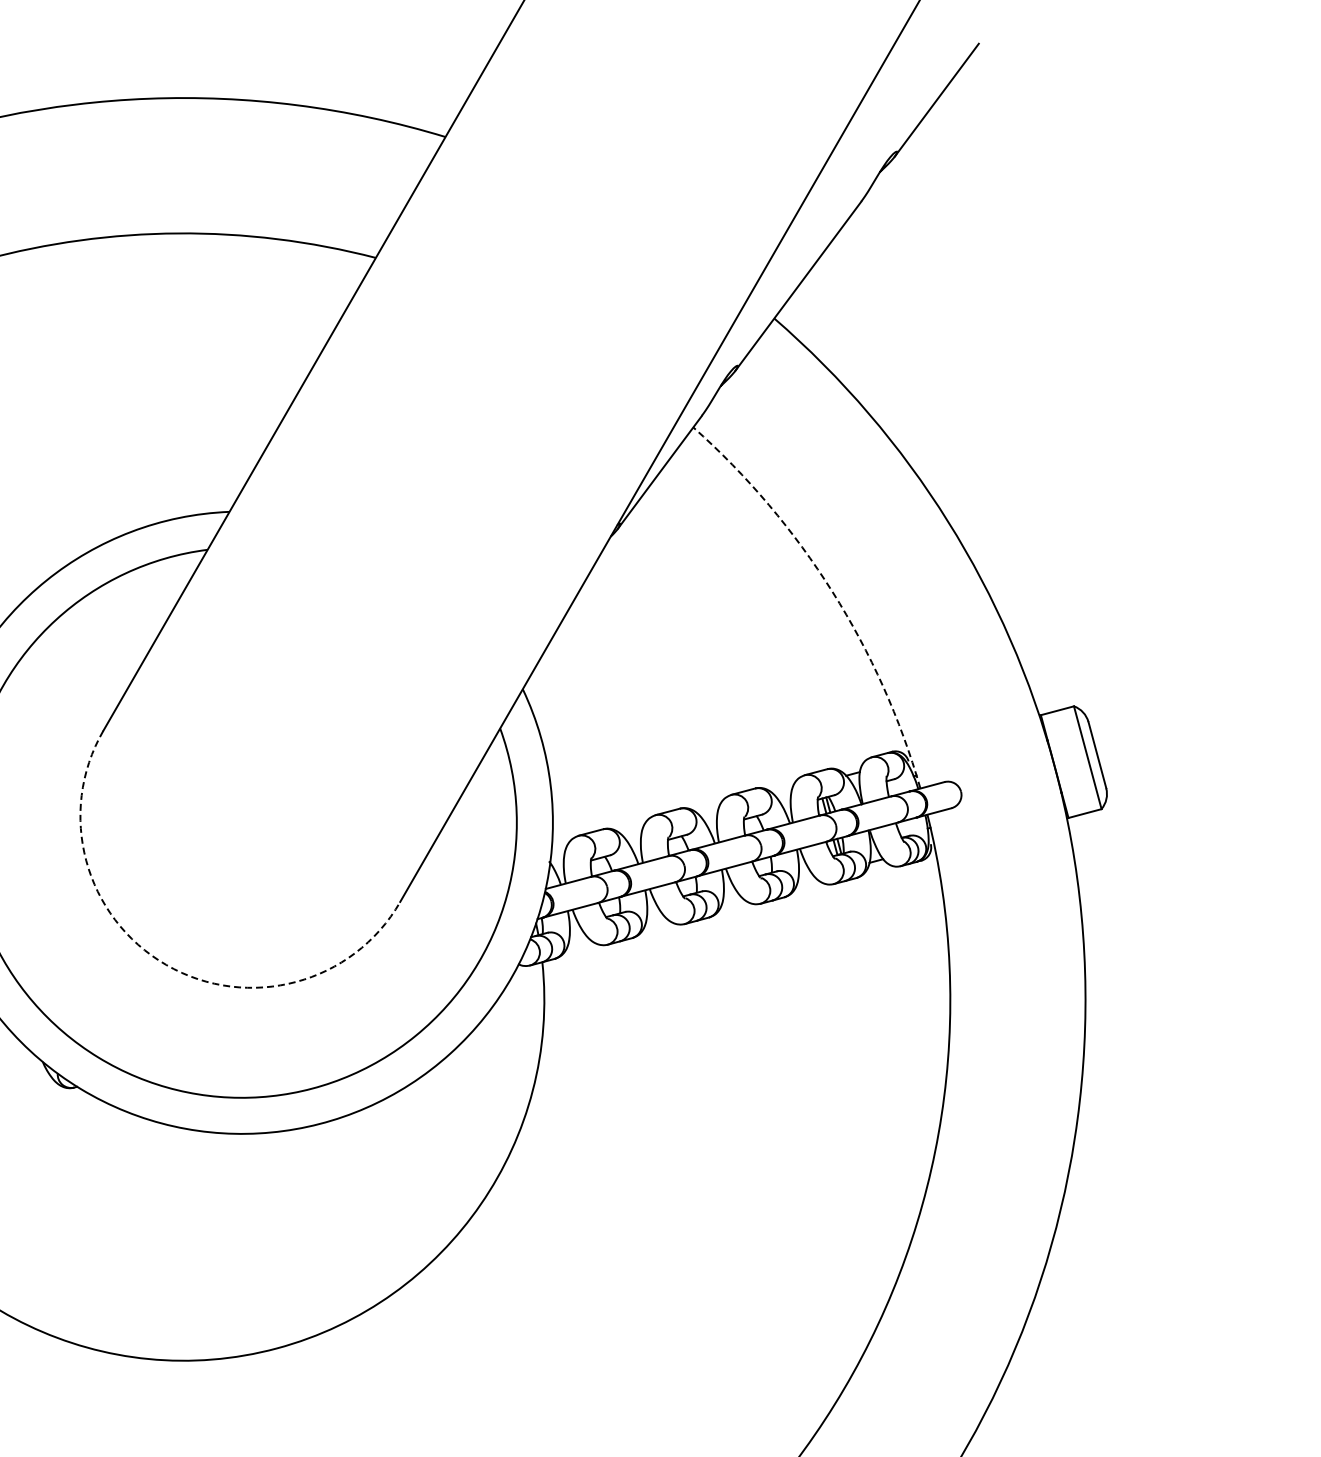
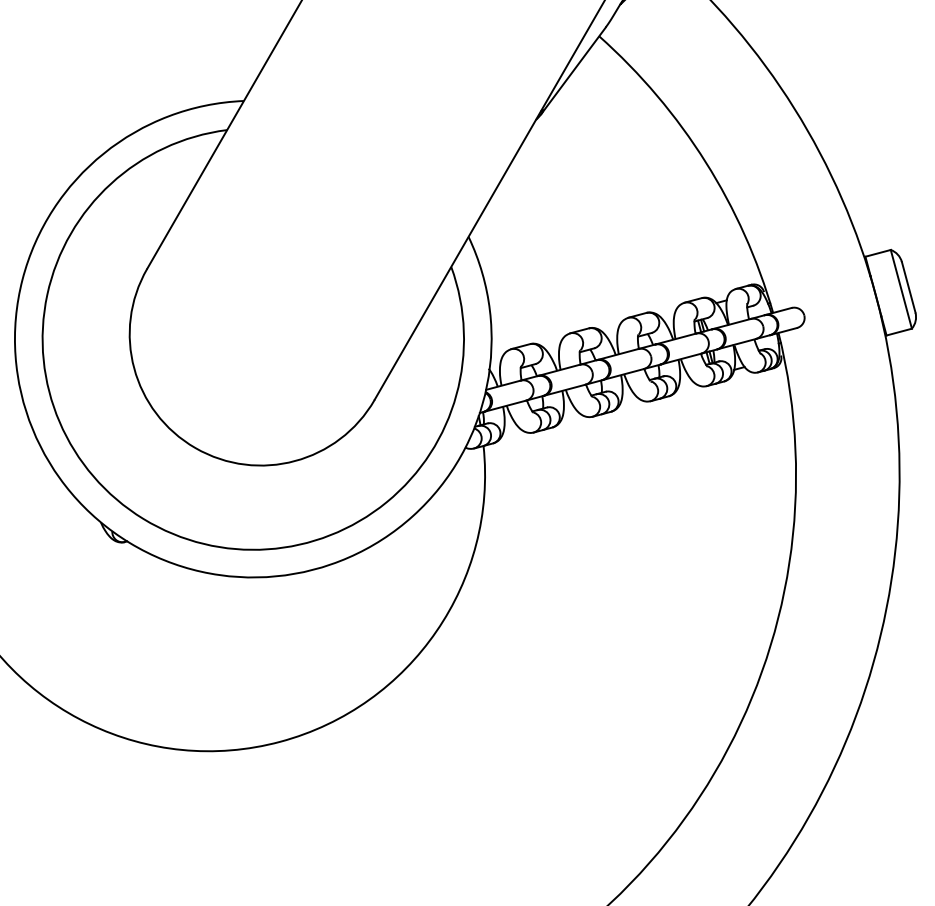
arc: (832, 591) -> (705, 162), dashed -> solid
arc: (166, 964) -> (195, 447), dashed -> solid

